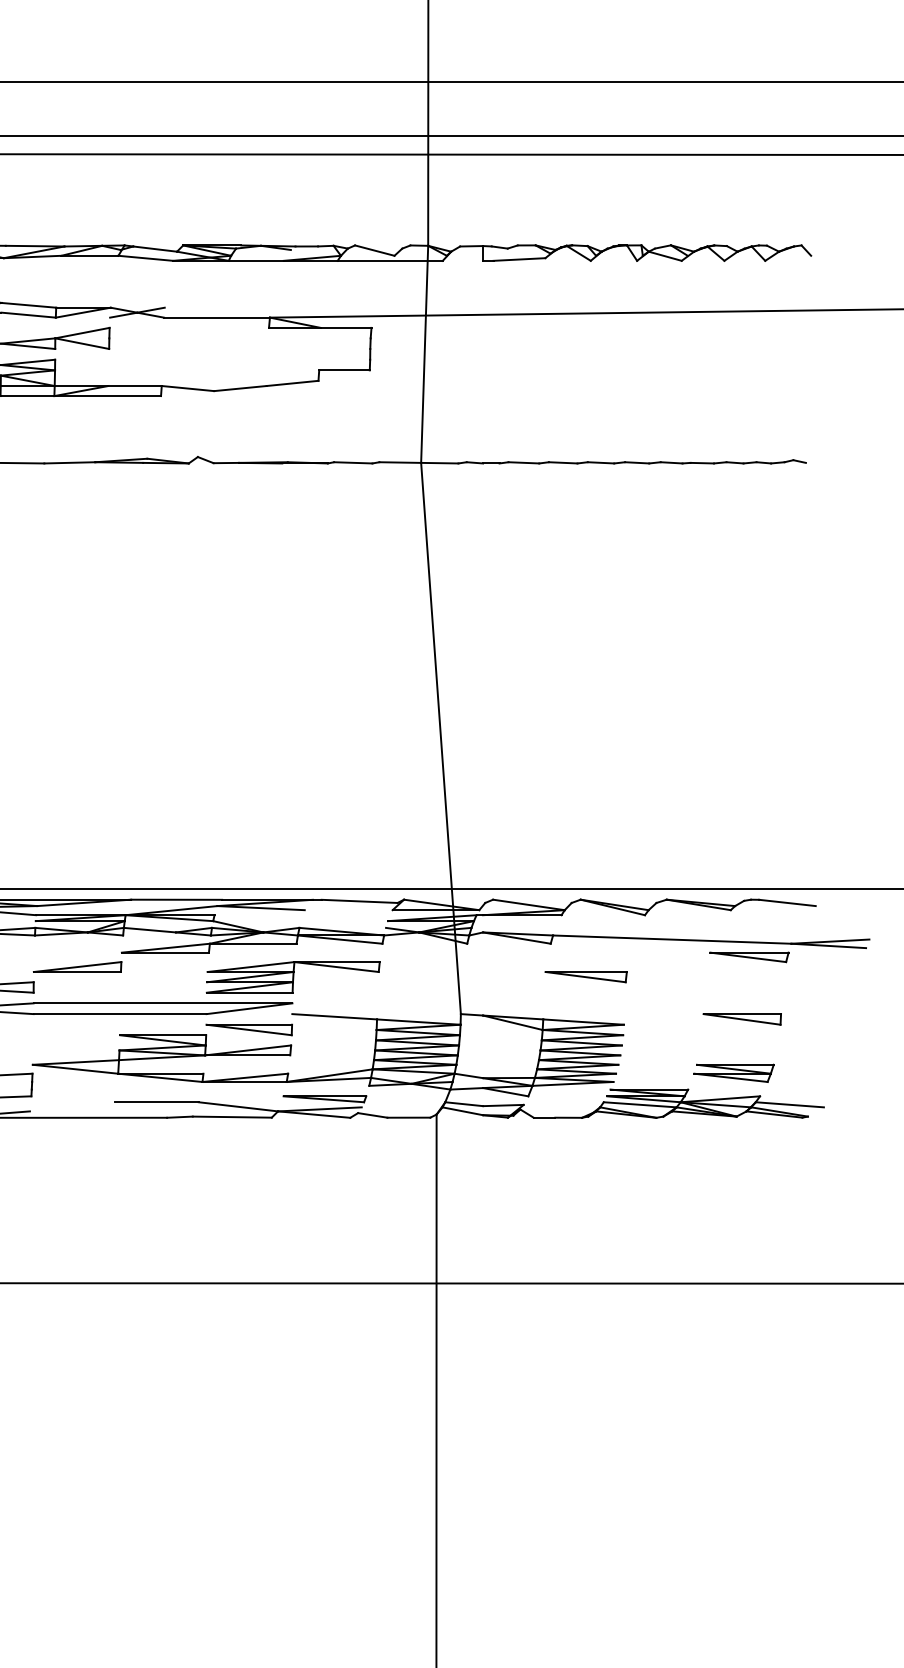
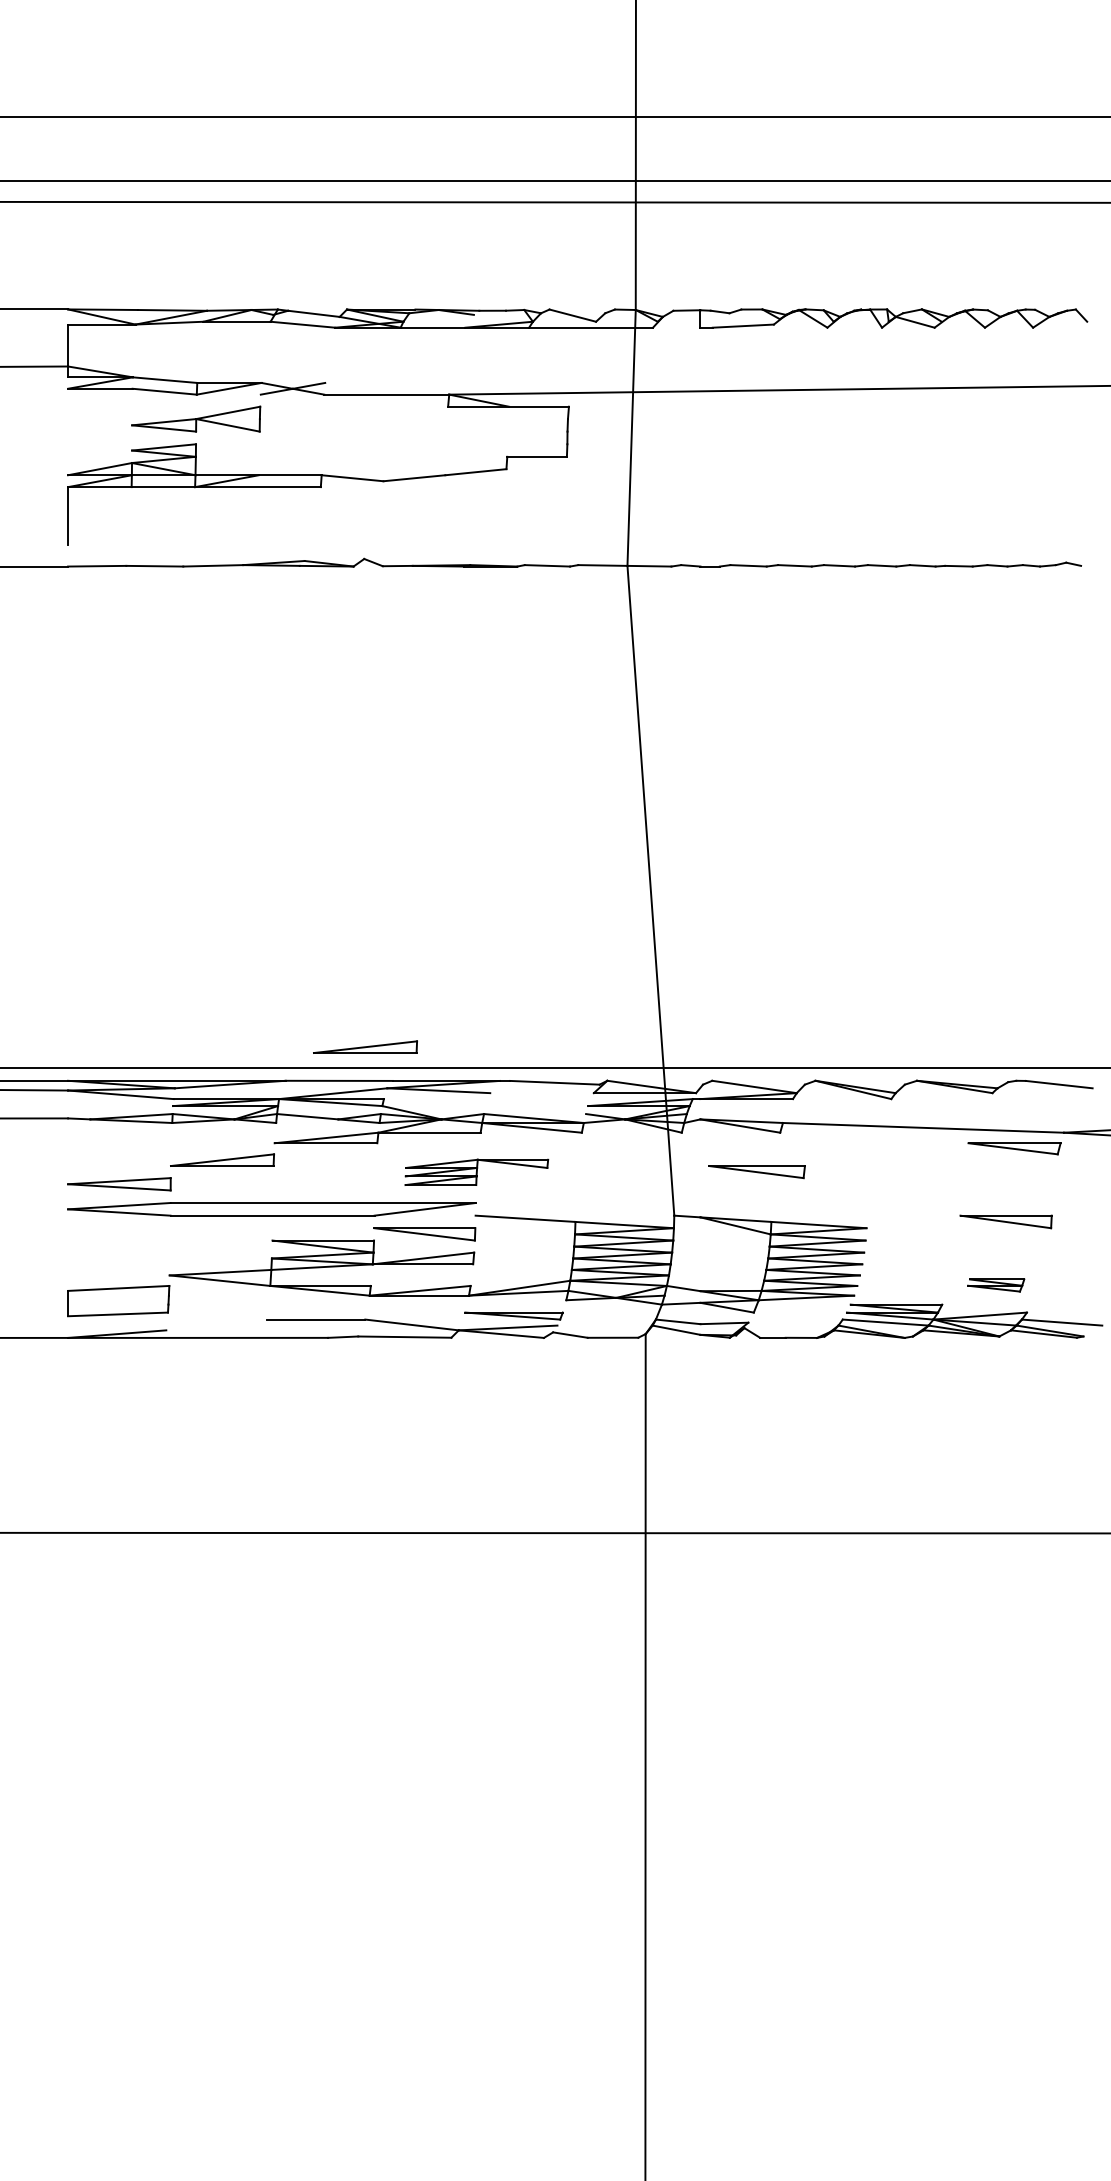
part: (198, 870) -> (365, 1046), added
part: (293, 977) -> (476, 1172), size x0.7
part: (585, 977) -> (756, 1172), moved
part: (733, 1073) -> (995, 1285), size x0.6

